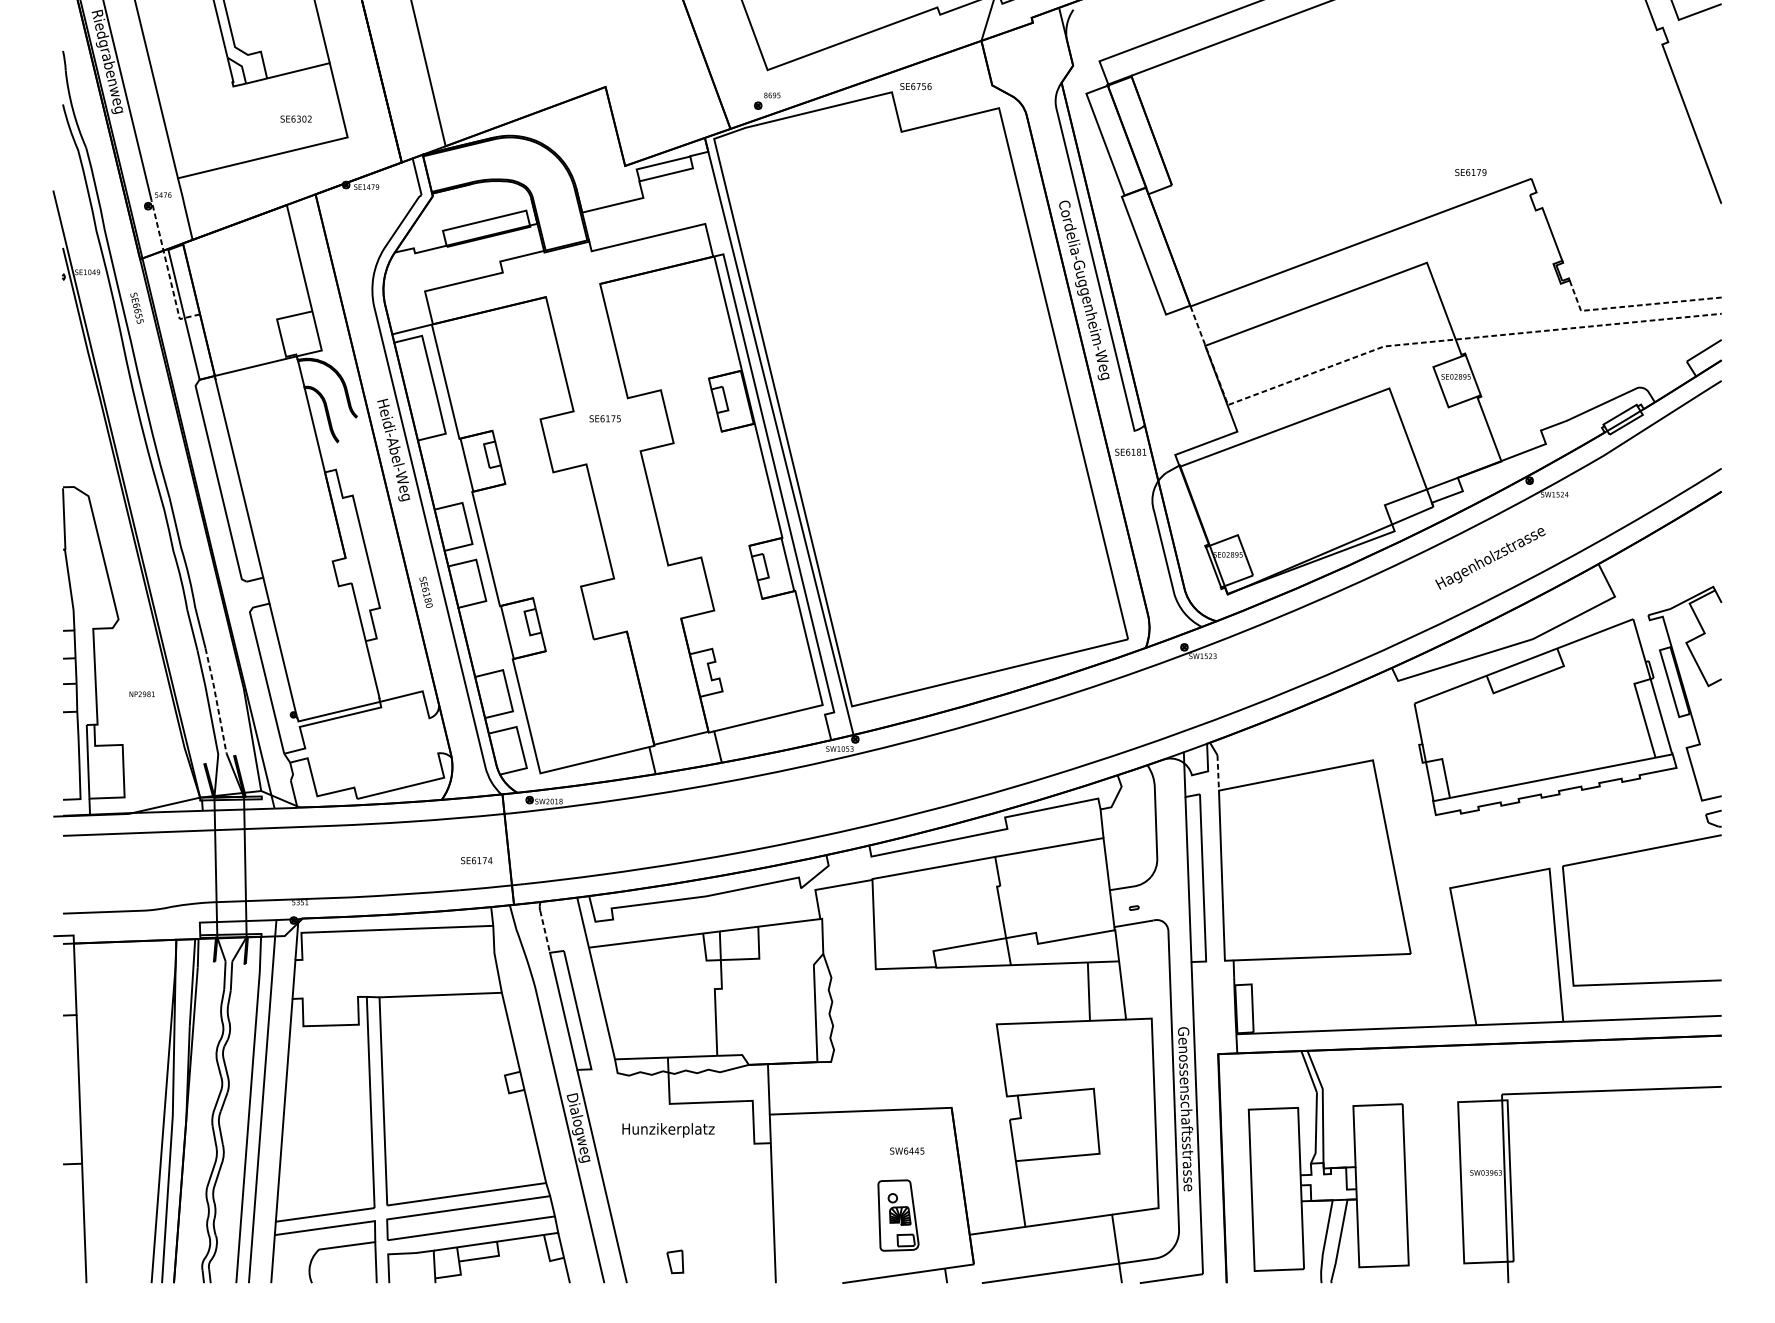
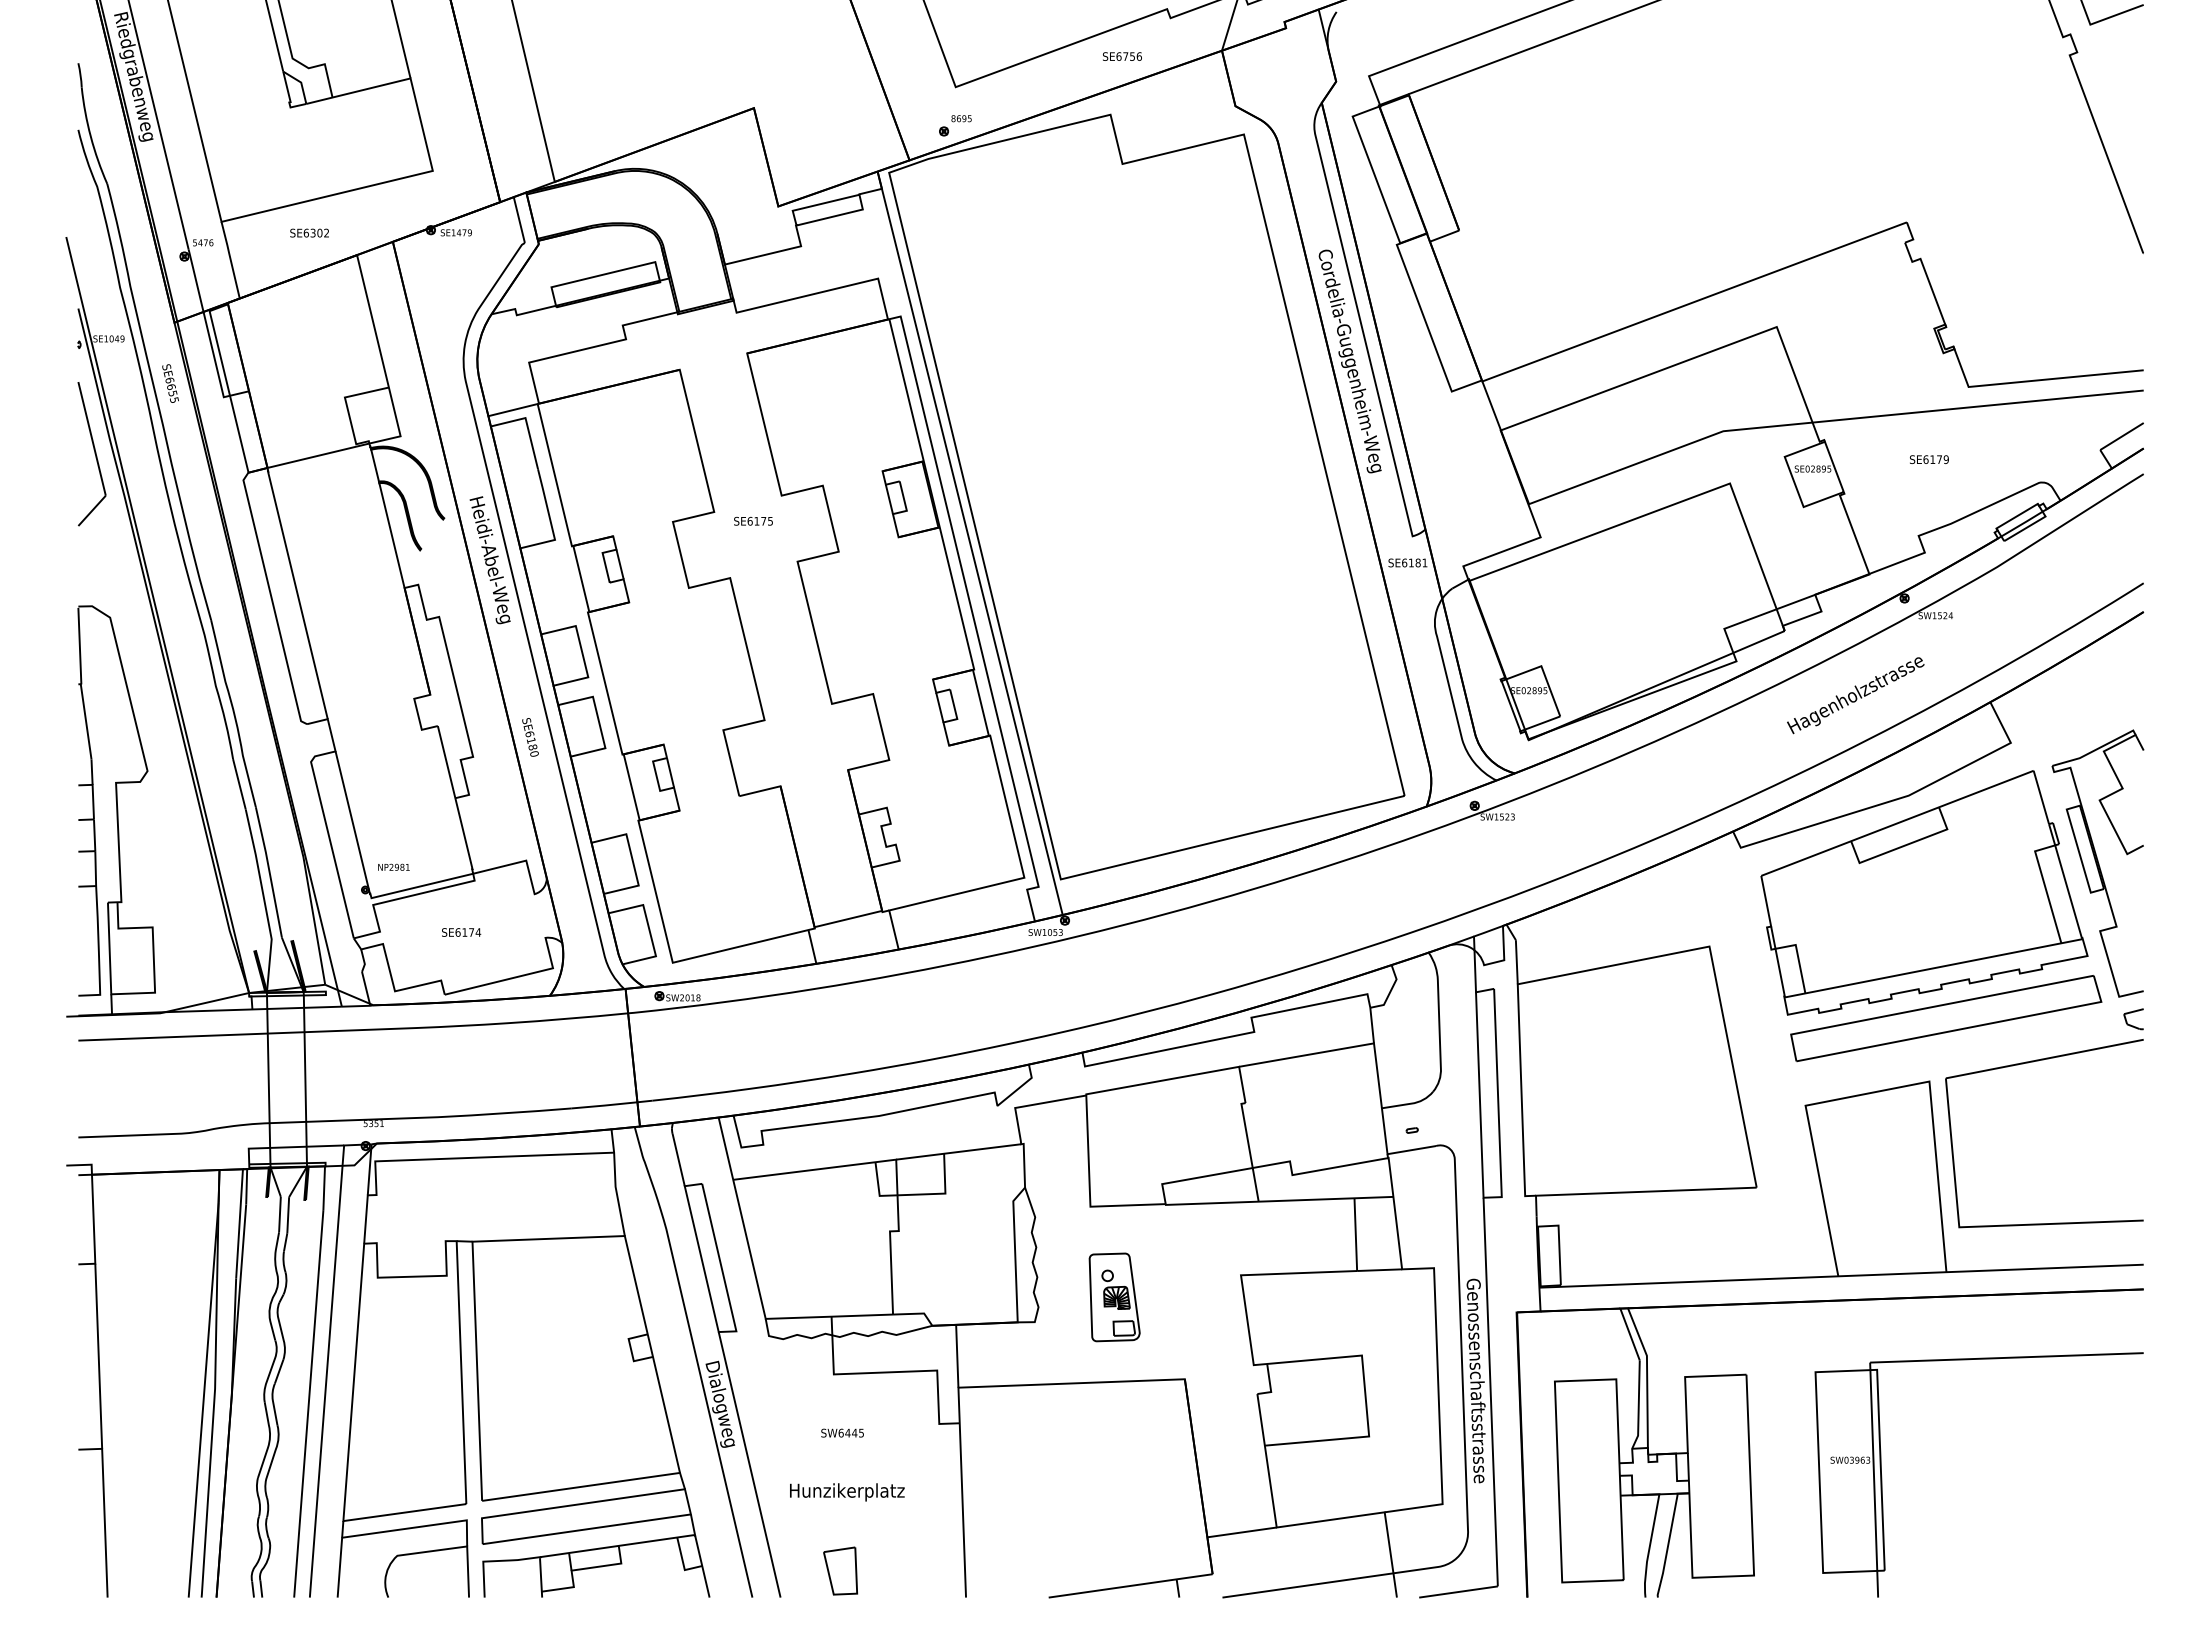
text: (916, 86) -> (1122, 56), moved
text: (296, 118) -> (309, 232), moved
text: (1470, 172) -> (1929, 459), moved
line: (168, 270) -> (209, 336), dashed -> solid
line: (1633, 305) -> (2033, 380), dashed -> solid
line: (1417, 343) -> (1764, 427), dashed -> solid
part: (73, 365) -> (91, 454), added
text: (141, 693) -> (393, 866), moved
line: (216, 700) -> (269, 872), dashed -> solid
line: (1217, 773) -> (1516, 962), dashed -> solid
part: (1563, 818) -> (1946, 1018), added
text: (476, 860) -> (461, 932), moved
line: (544, 932) -> (678, 1160), dashed -> solid
text: (668, 1130) -> (847, 1492), moved
text: (907, 1150) -> (842, 1432), moved
part: (898, 1215) -> (1114, 1297), moved
part: (675, 1261) -> (840, 1570), size x1.67

